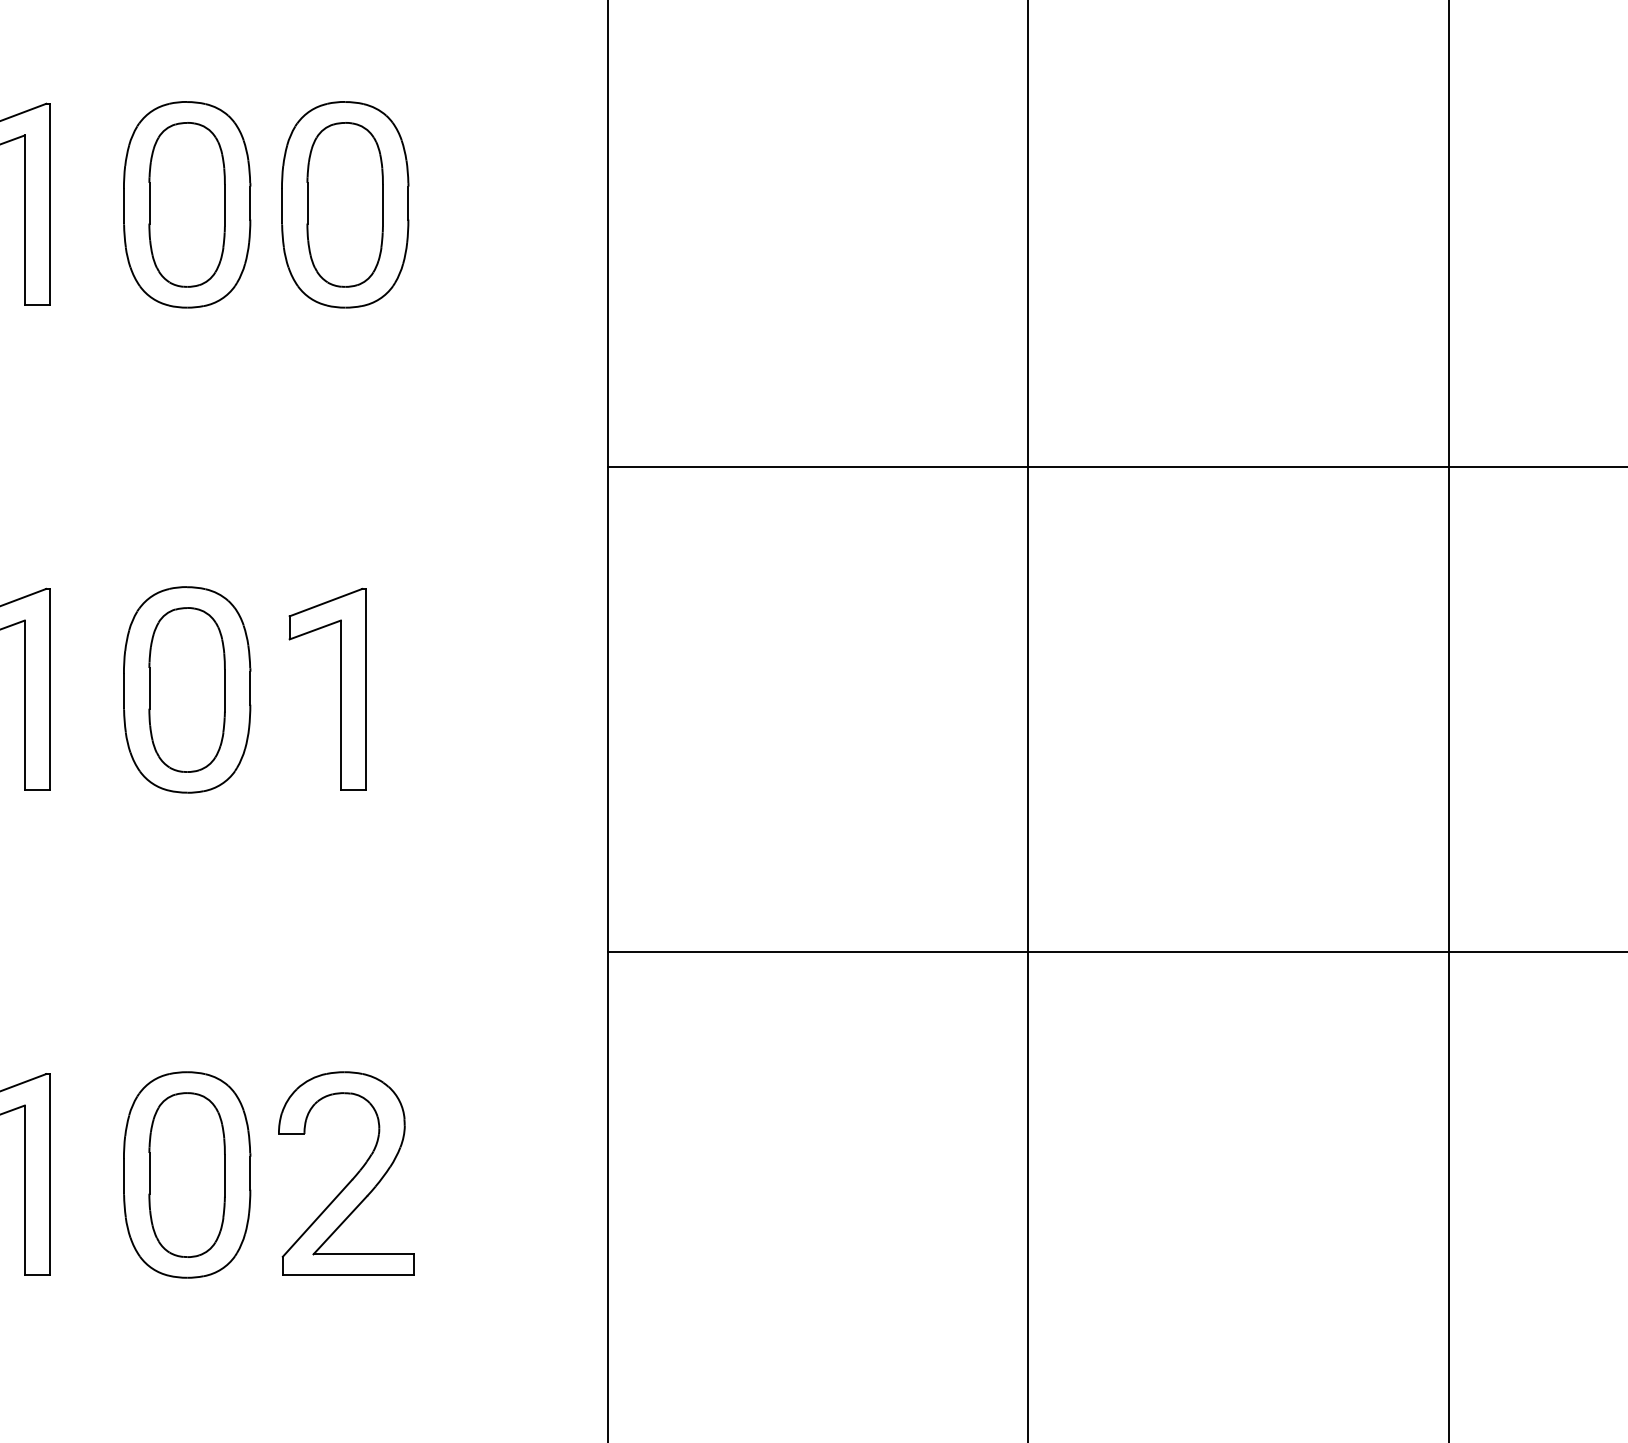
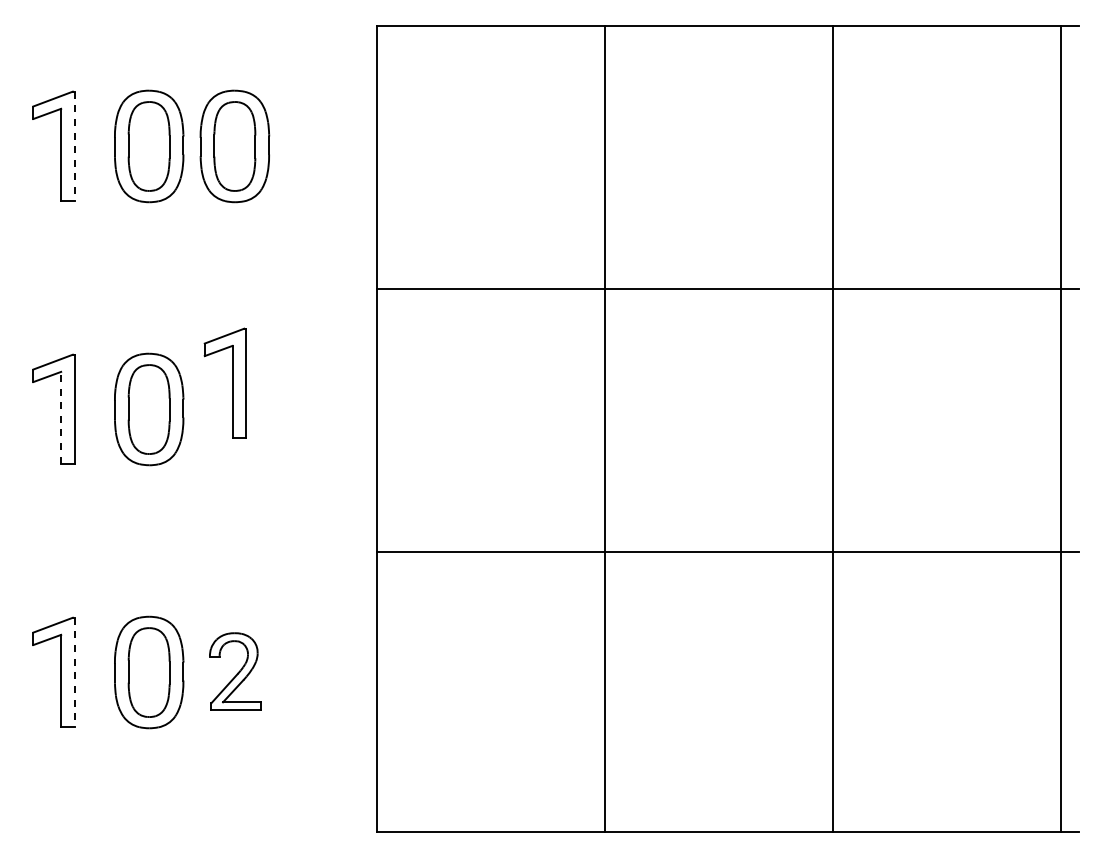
line: (51, 204) -> (75, 146), solid -> dashed
part: (340, 688) -> (232, 382), moved
line: (25, 704) -> (61, 417), solid -> dashed
part: (346, 1173) -> (235, 671), size x0.7
line: (51, 1174) -> (75, 672), solid -> dashed

